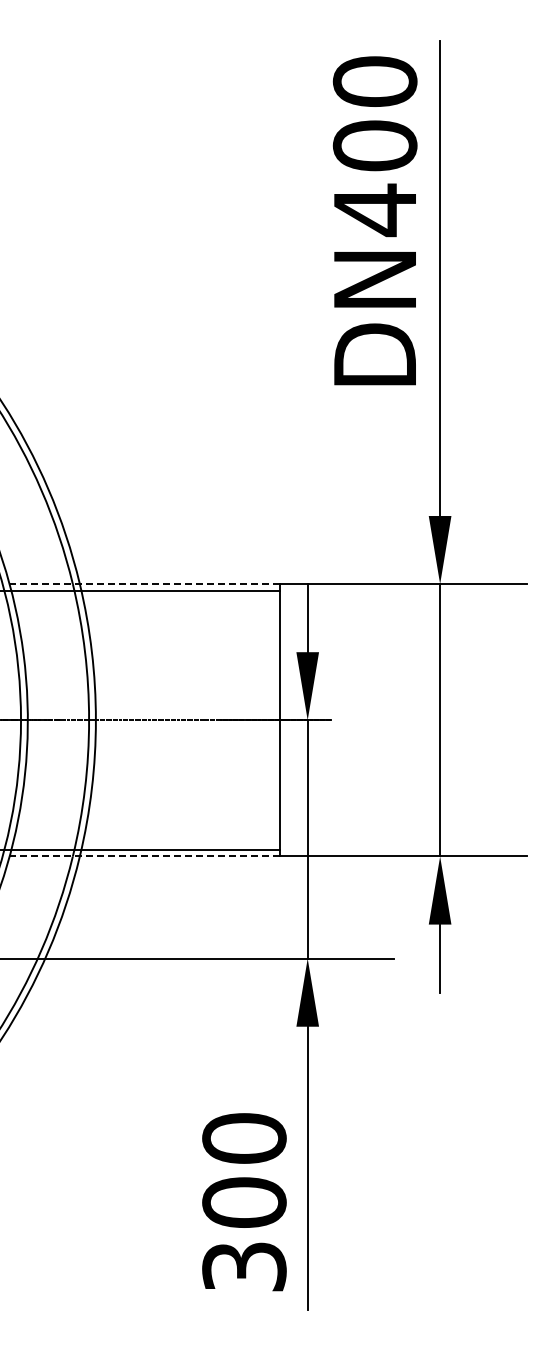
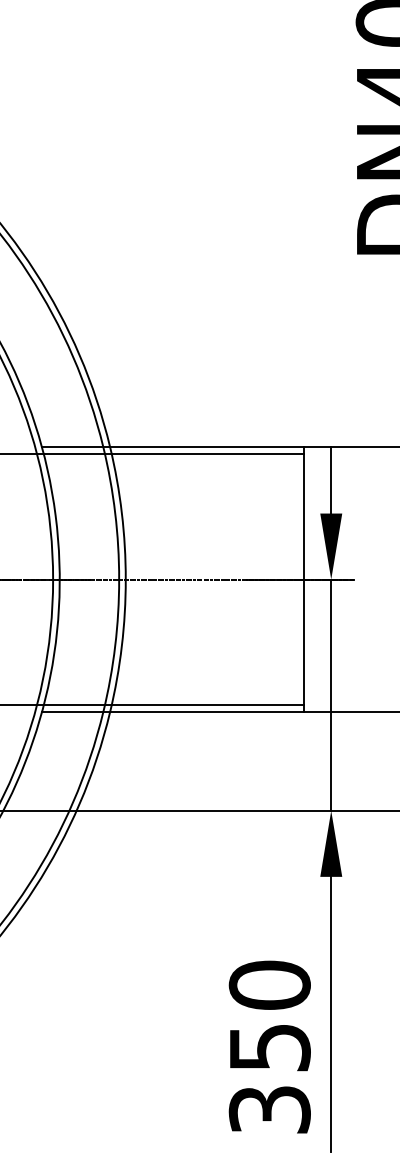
line: (144, 584) -> (172, 447), dashed -> solid
line: (144, 856) -> (172, 711), dashed -> solid
text: (244, 1202) -> (269, 1047), 300 -> 350

